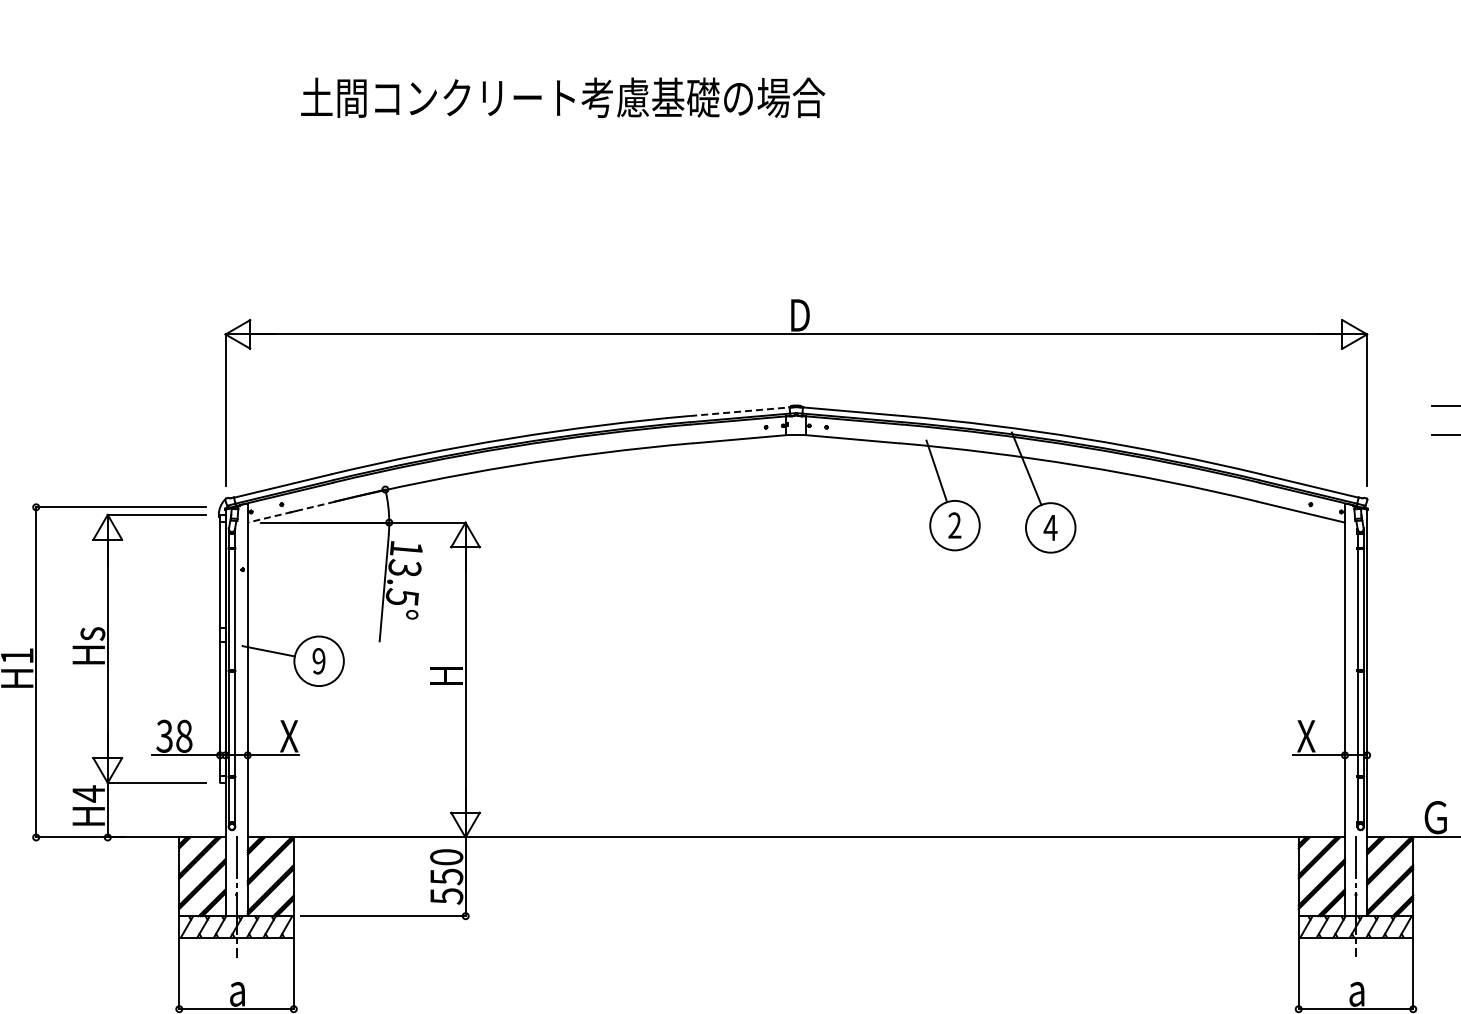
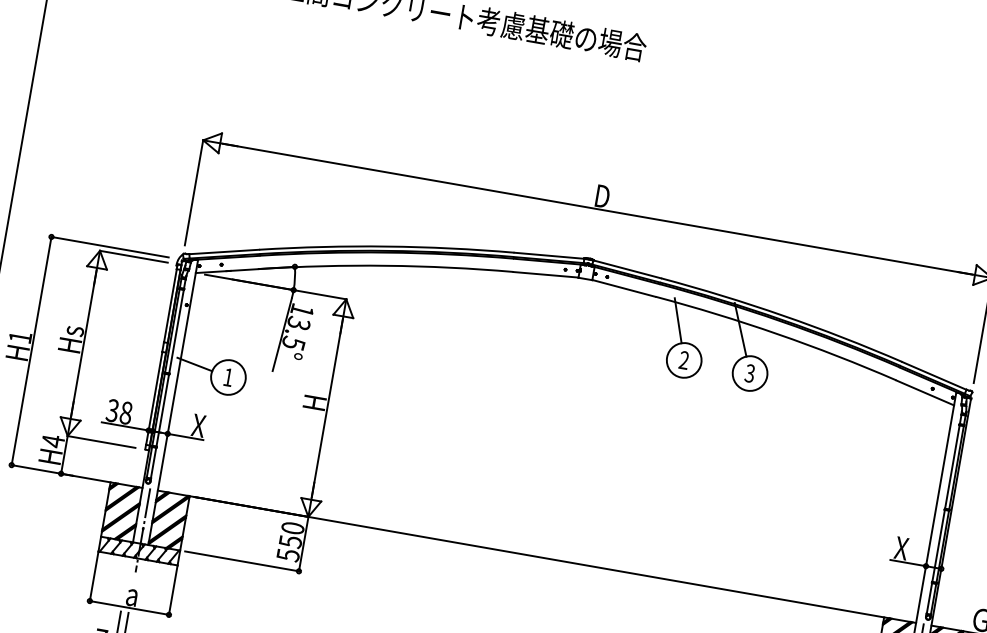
line: (739, 411) -> (549, 255), dashed -> solid
line: (291, 512) -> (227, 271), dashed -> solid
text: (1050, 527) -> (749, 373), 4 -> 3
text: (318, 661) -> (227, 377), 9 -> 1

